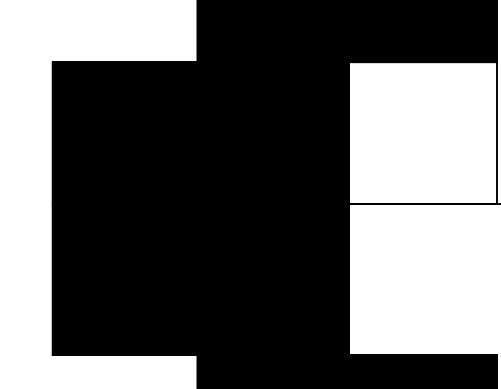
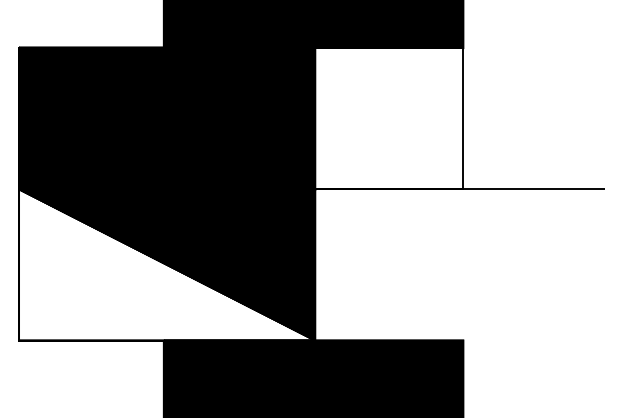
fill: (201, 278) -> (167, 264), removed

